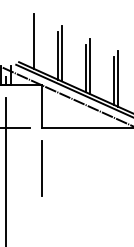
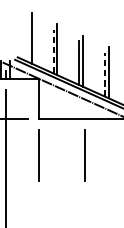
line: (57, 55) -> (53, 51), solid -> dashed
line: (113, 81) -> (104, 75), solid -> dashed
line: (91, 168) -> (84, 155), added

